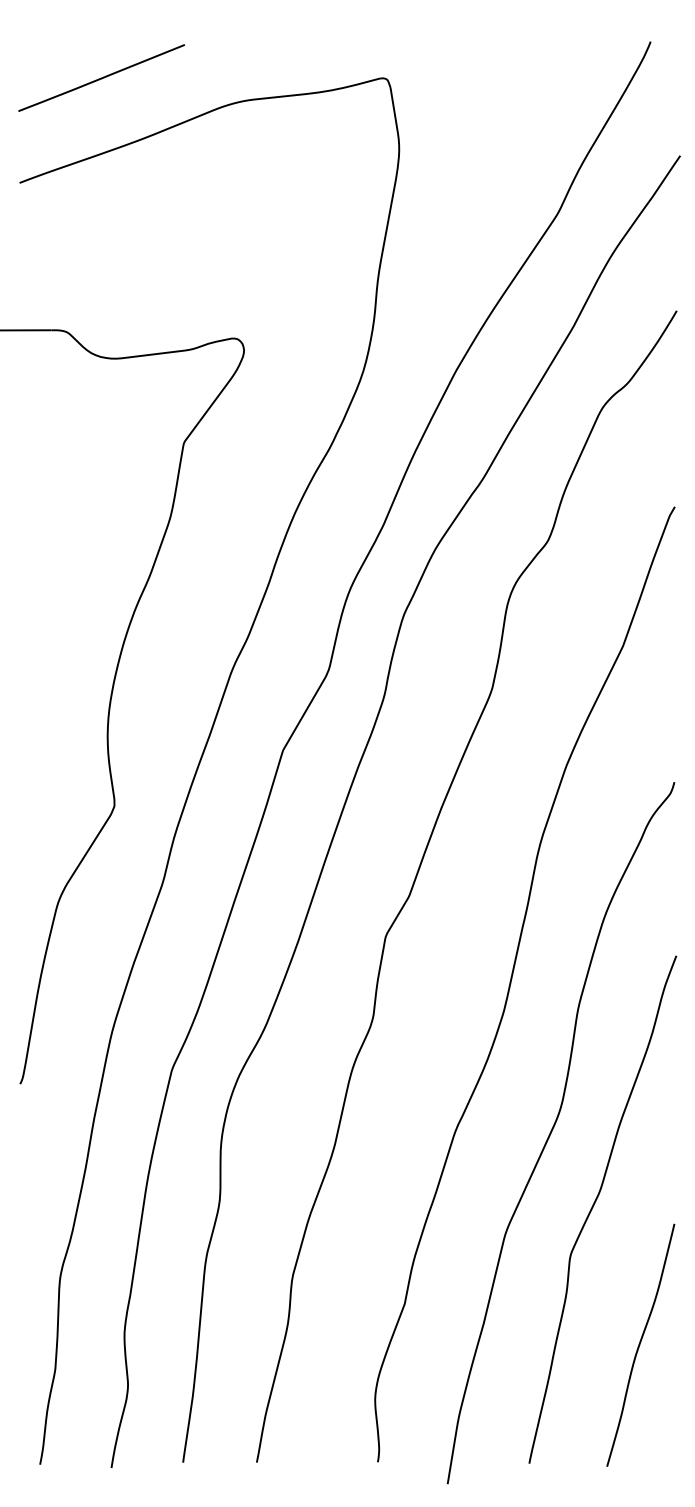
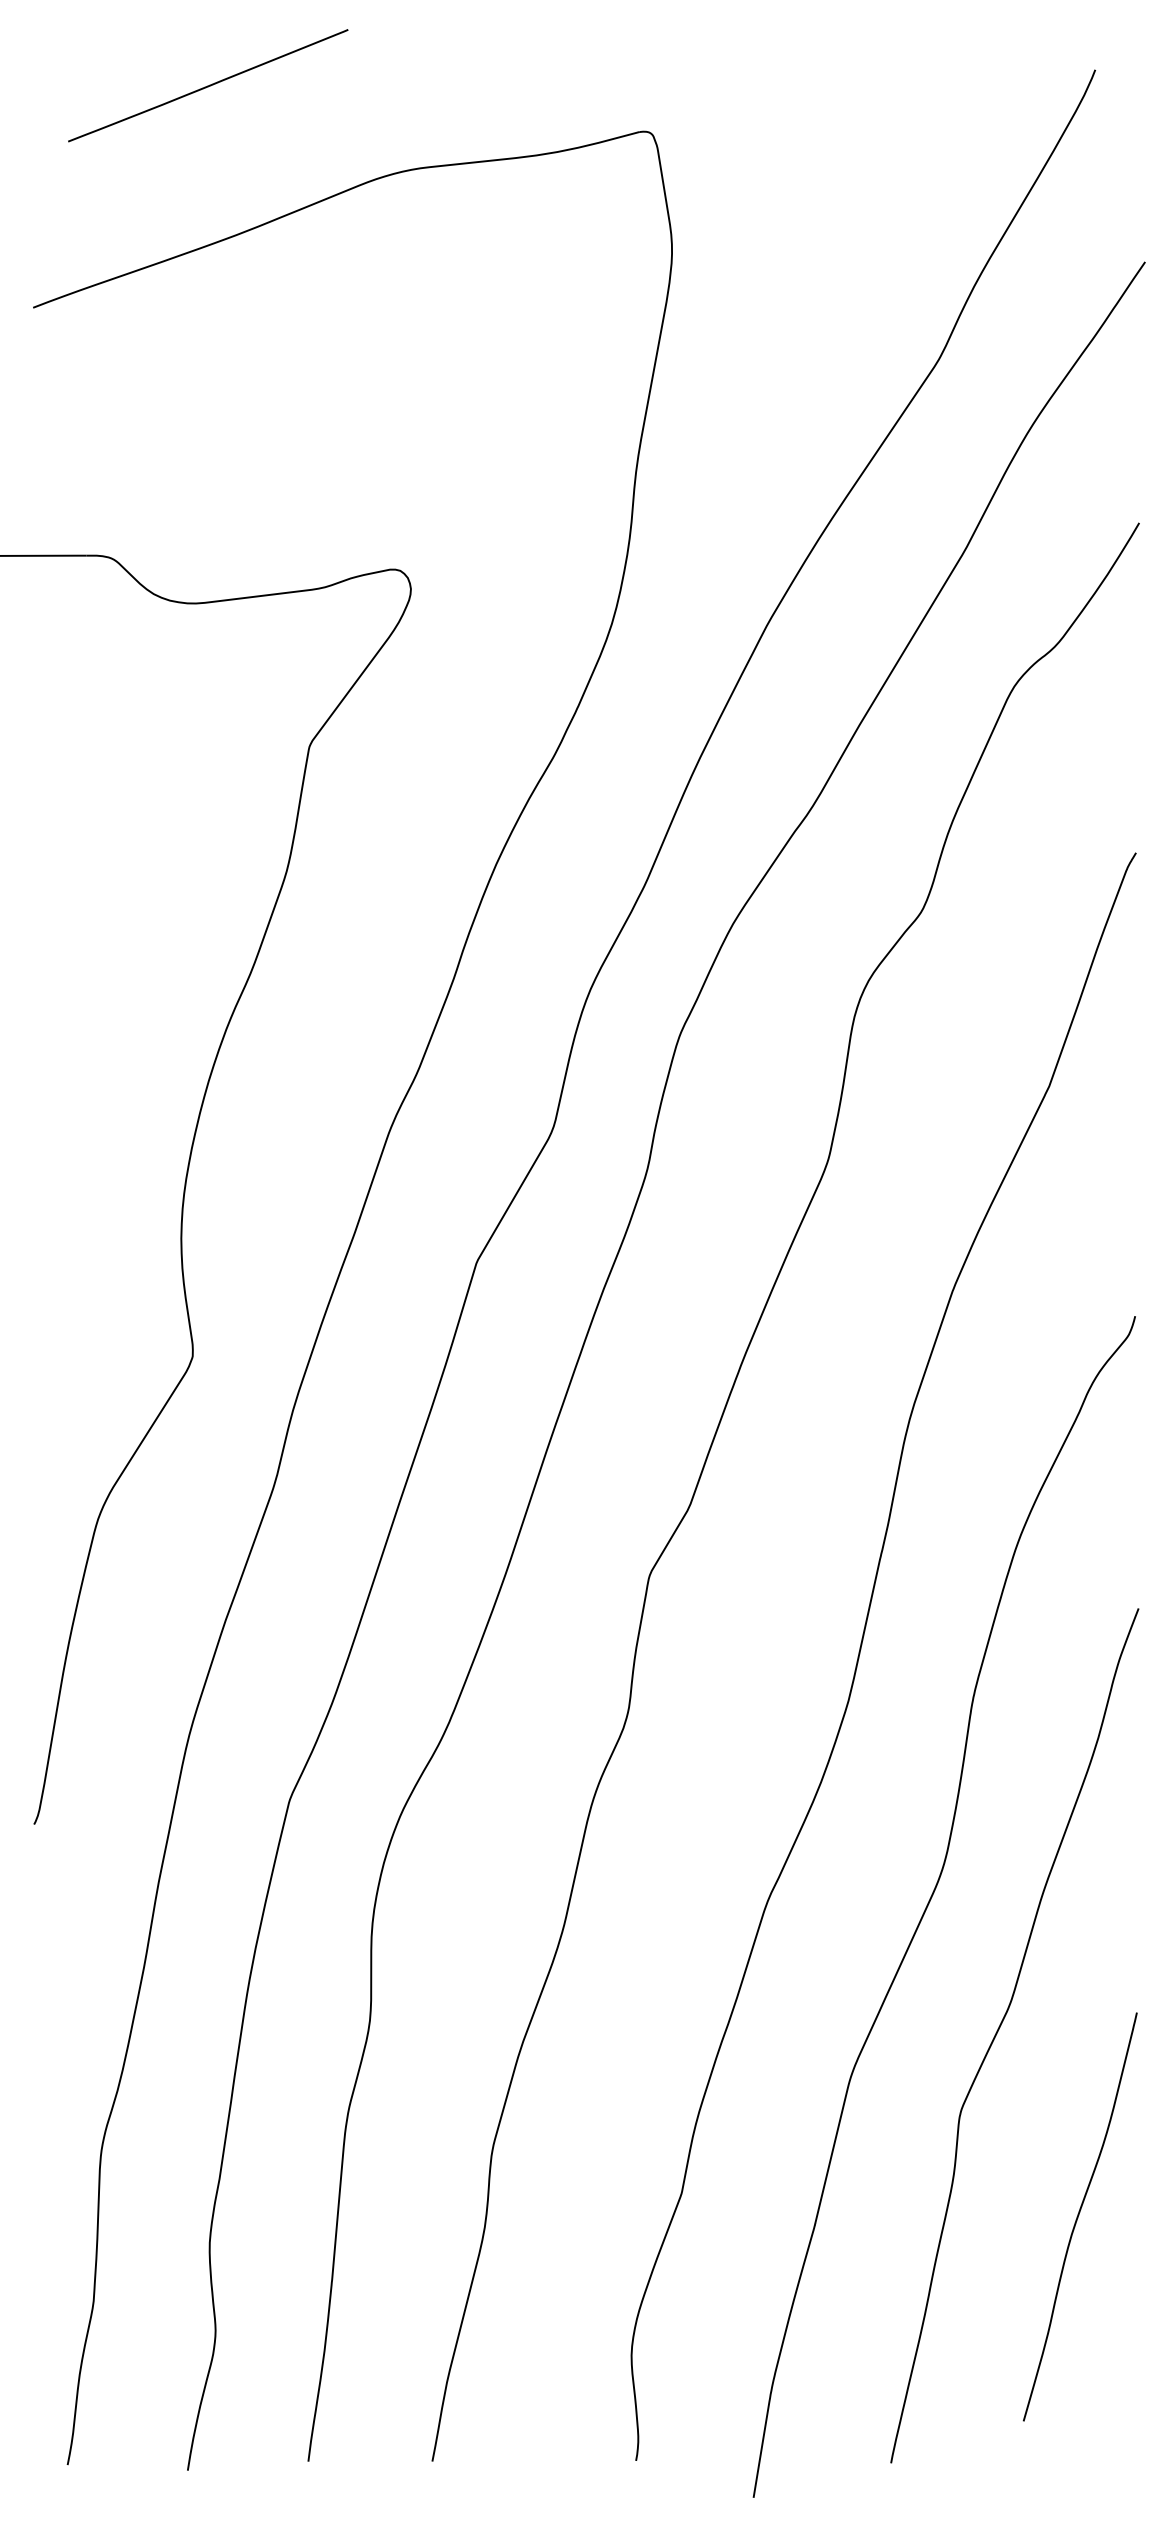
line: (101, 77) -> (207, 84), moved
curve: (640, 1344) -> (1079, 2215), moved

